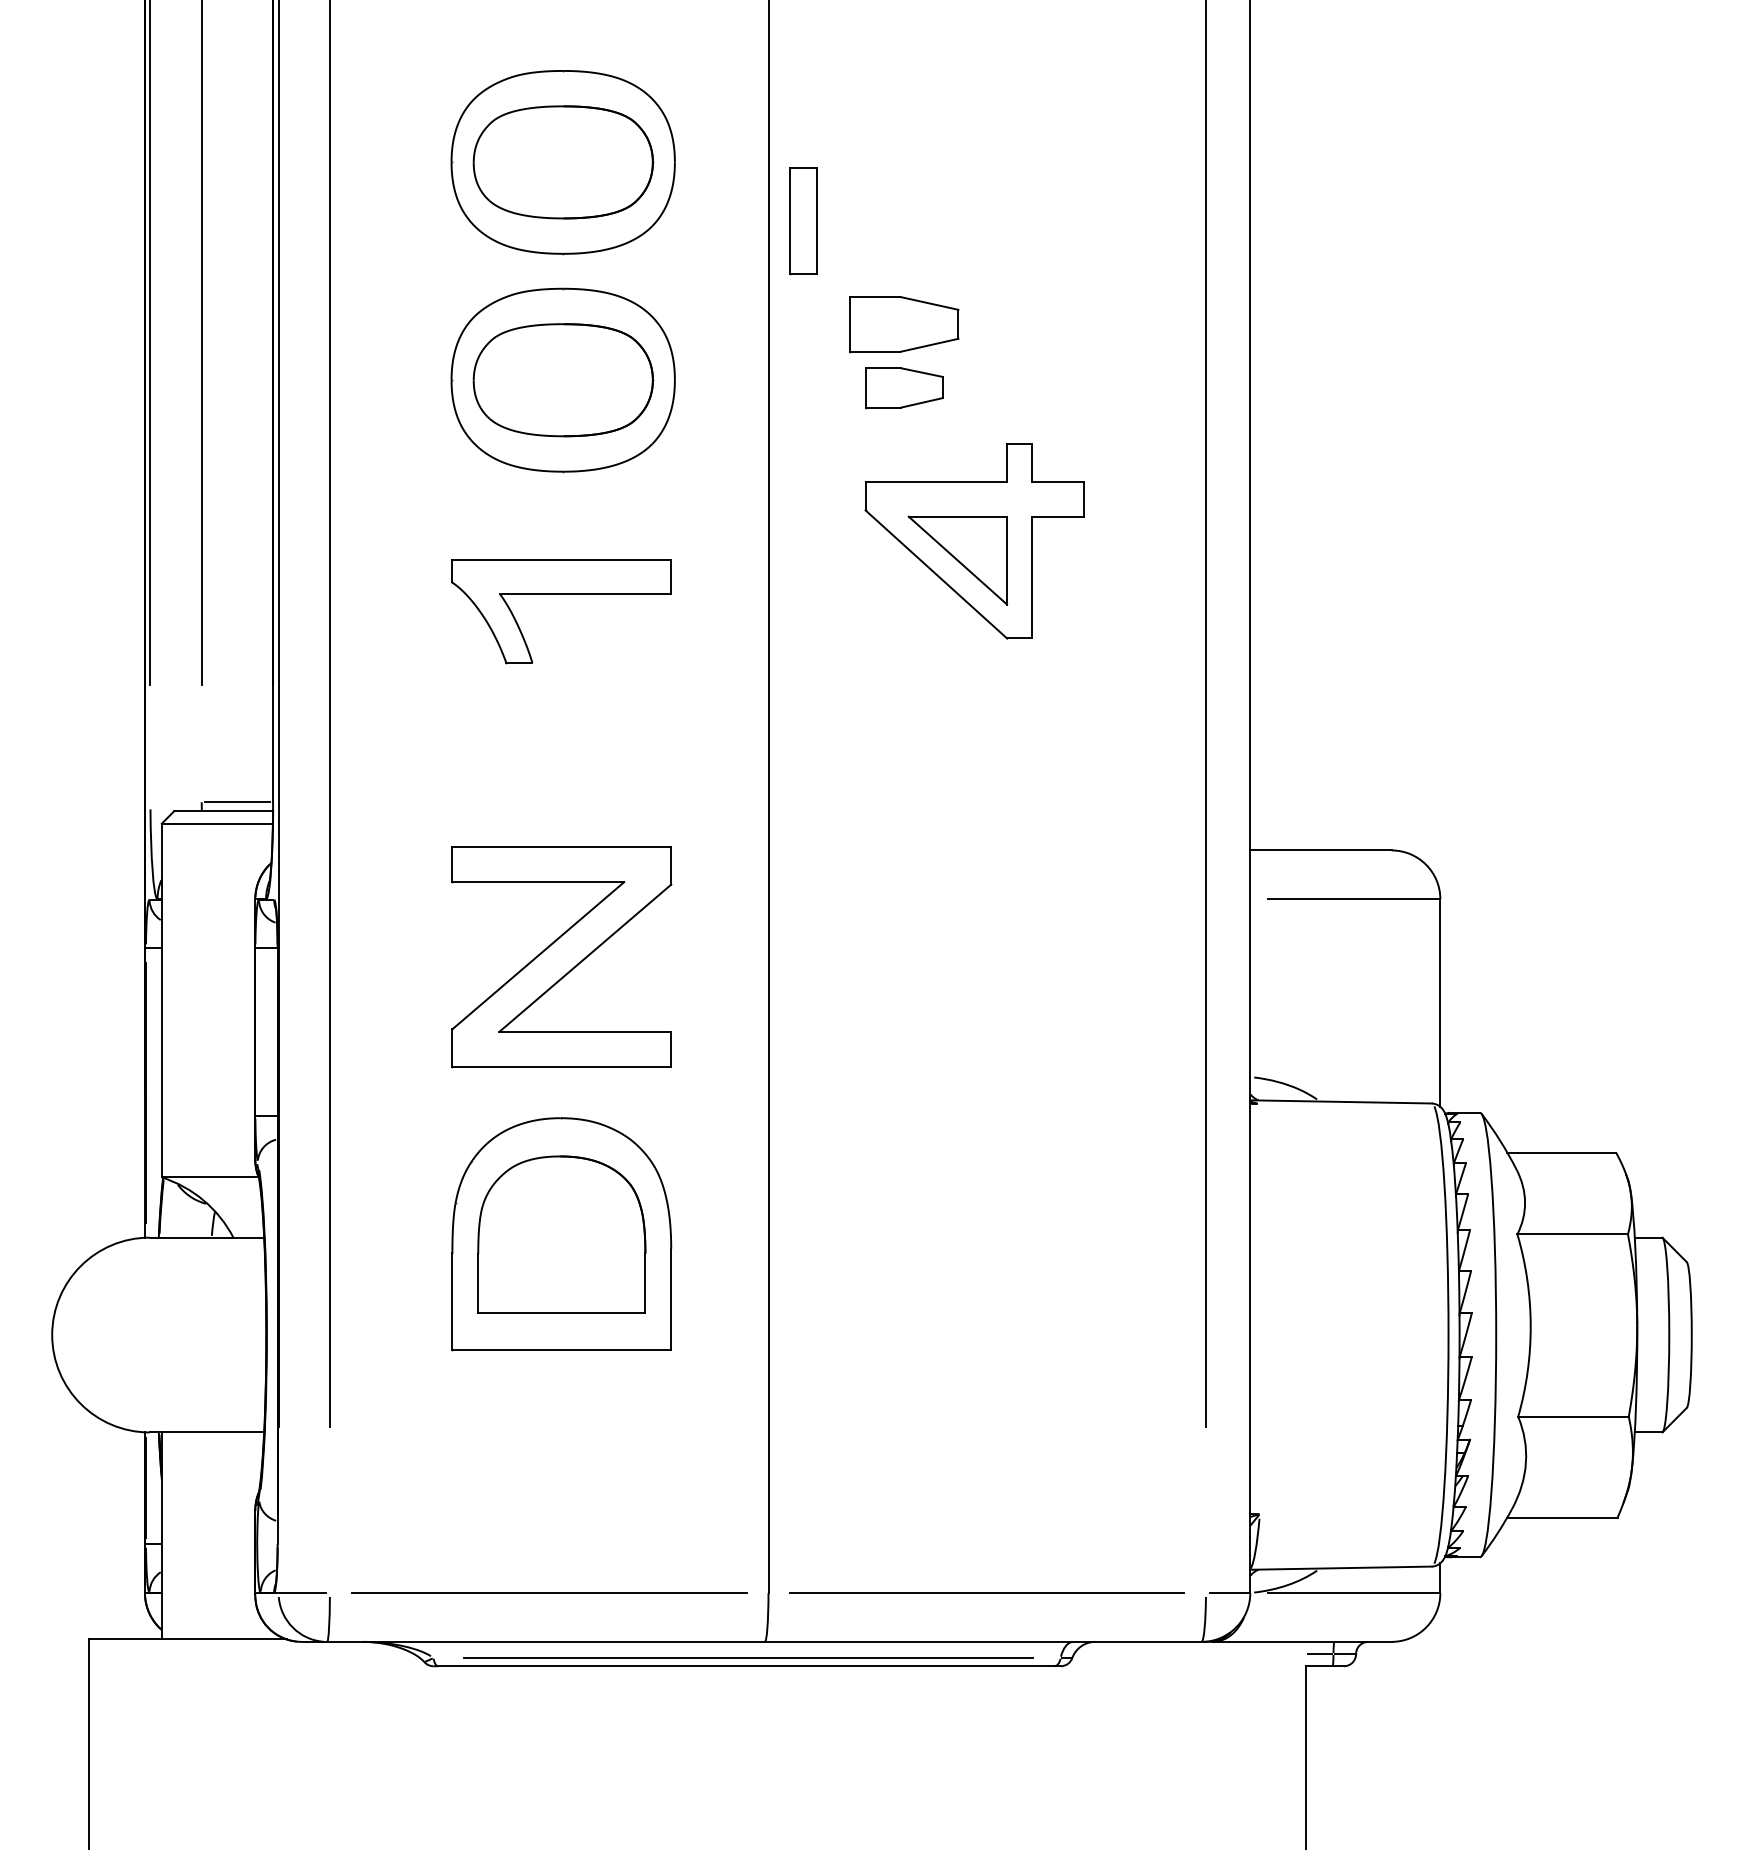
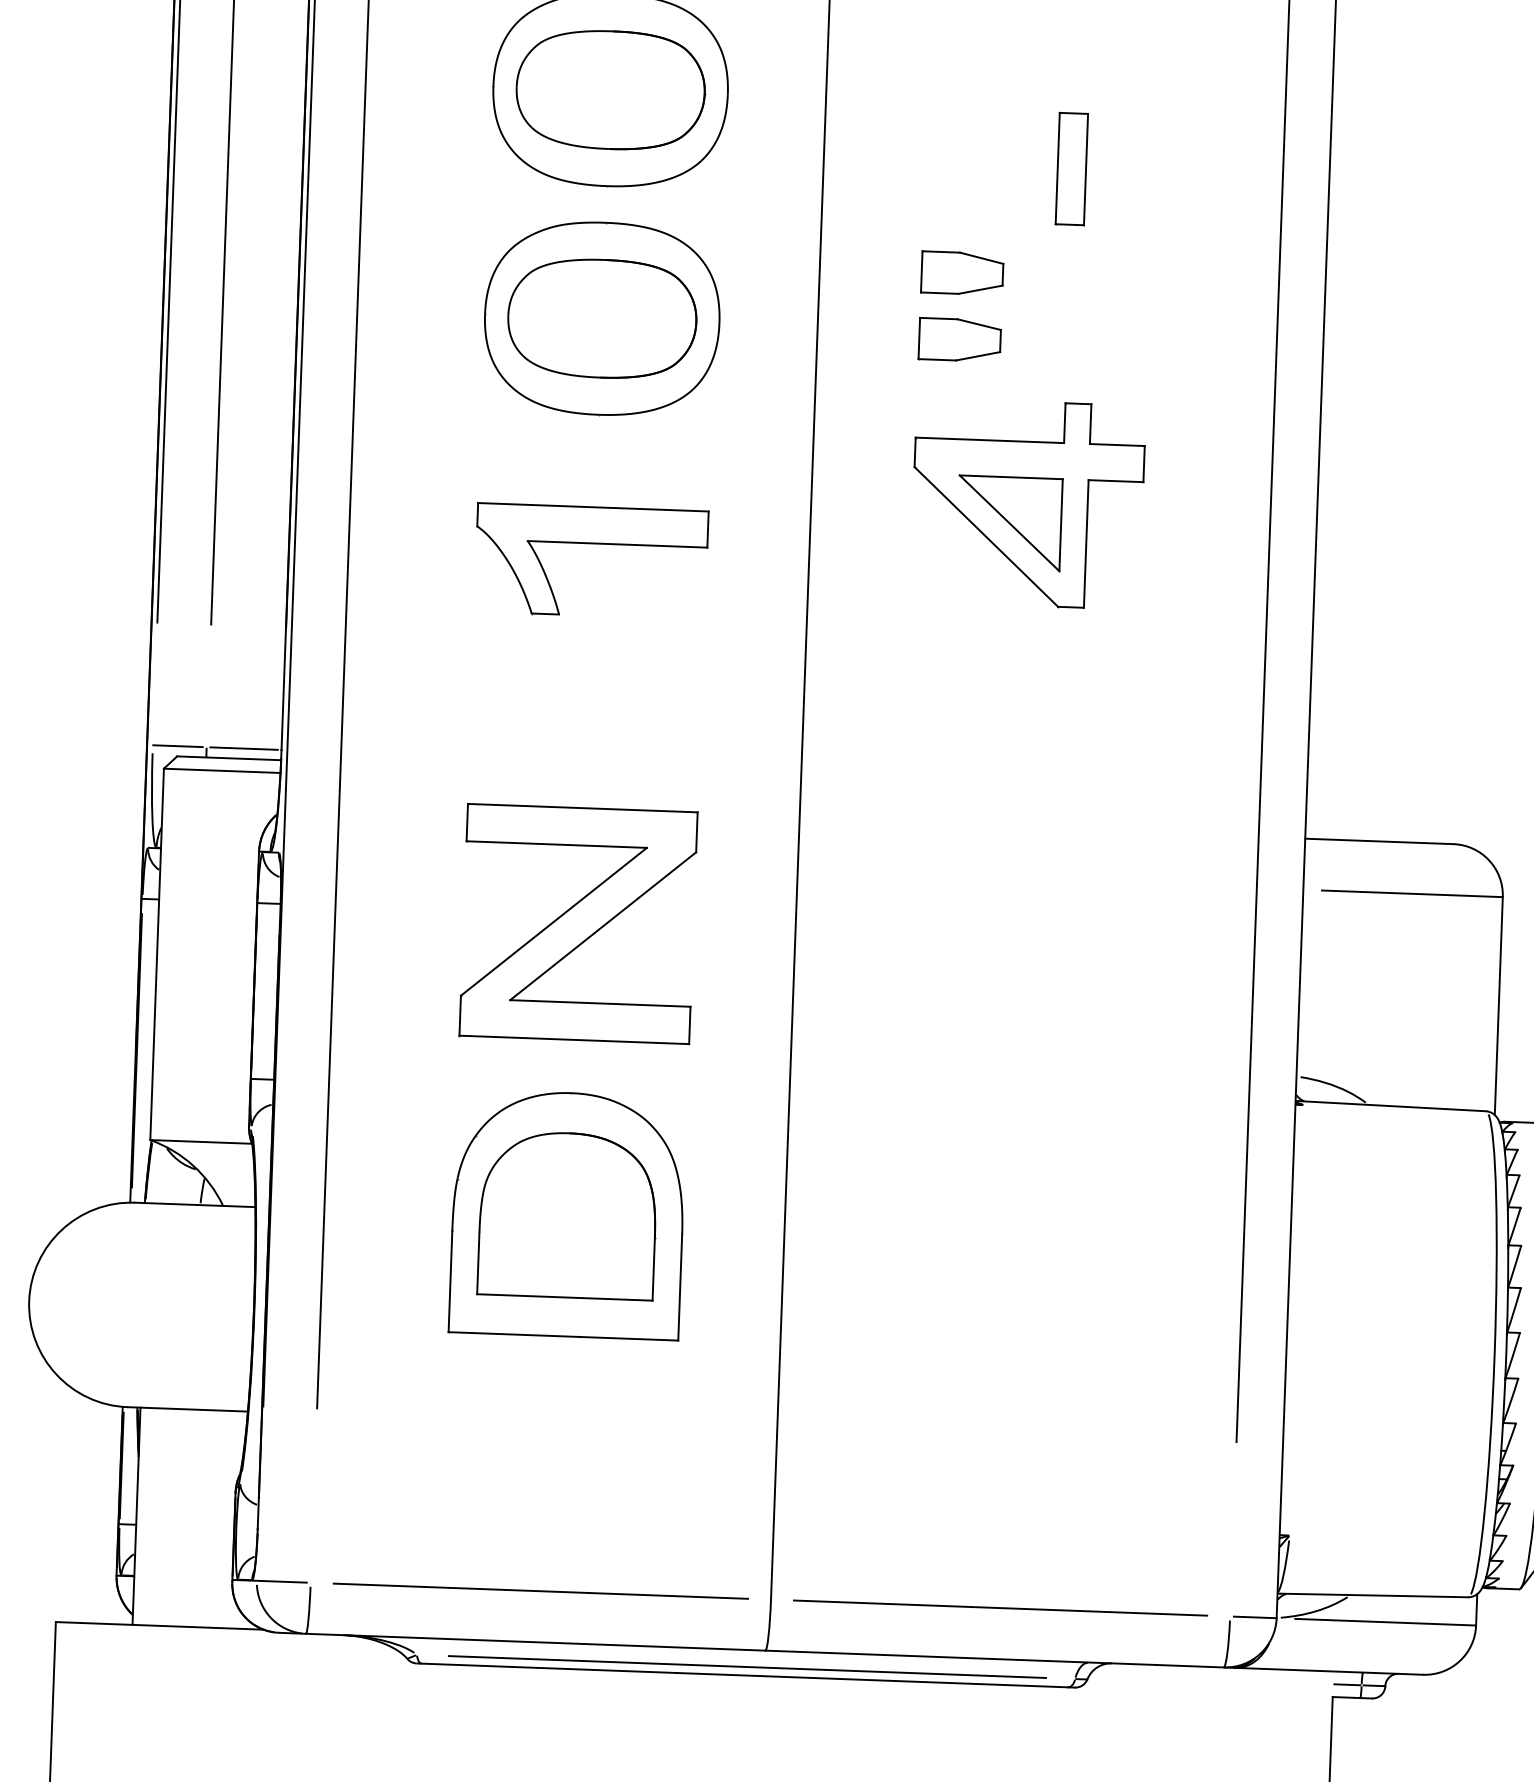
part: (803, 221) -> (1071, 169), moved
part: (904, 324) -> (962, 273), size x0.71
line: (173, 801) -> (177, 745), added

